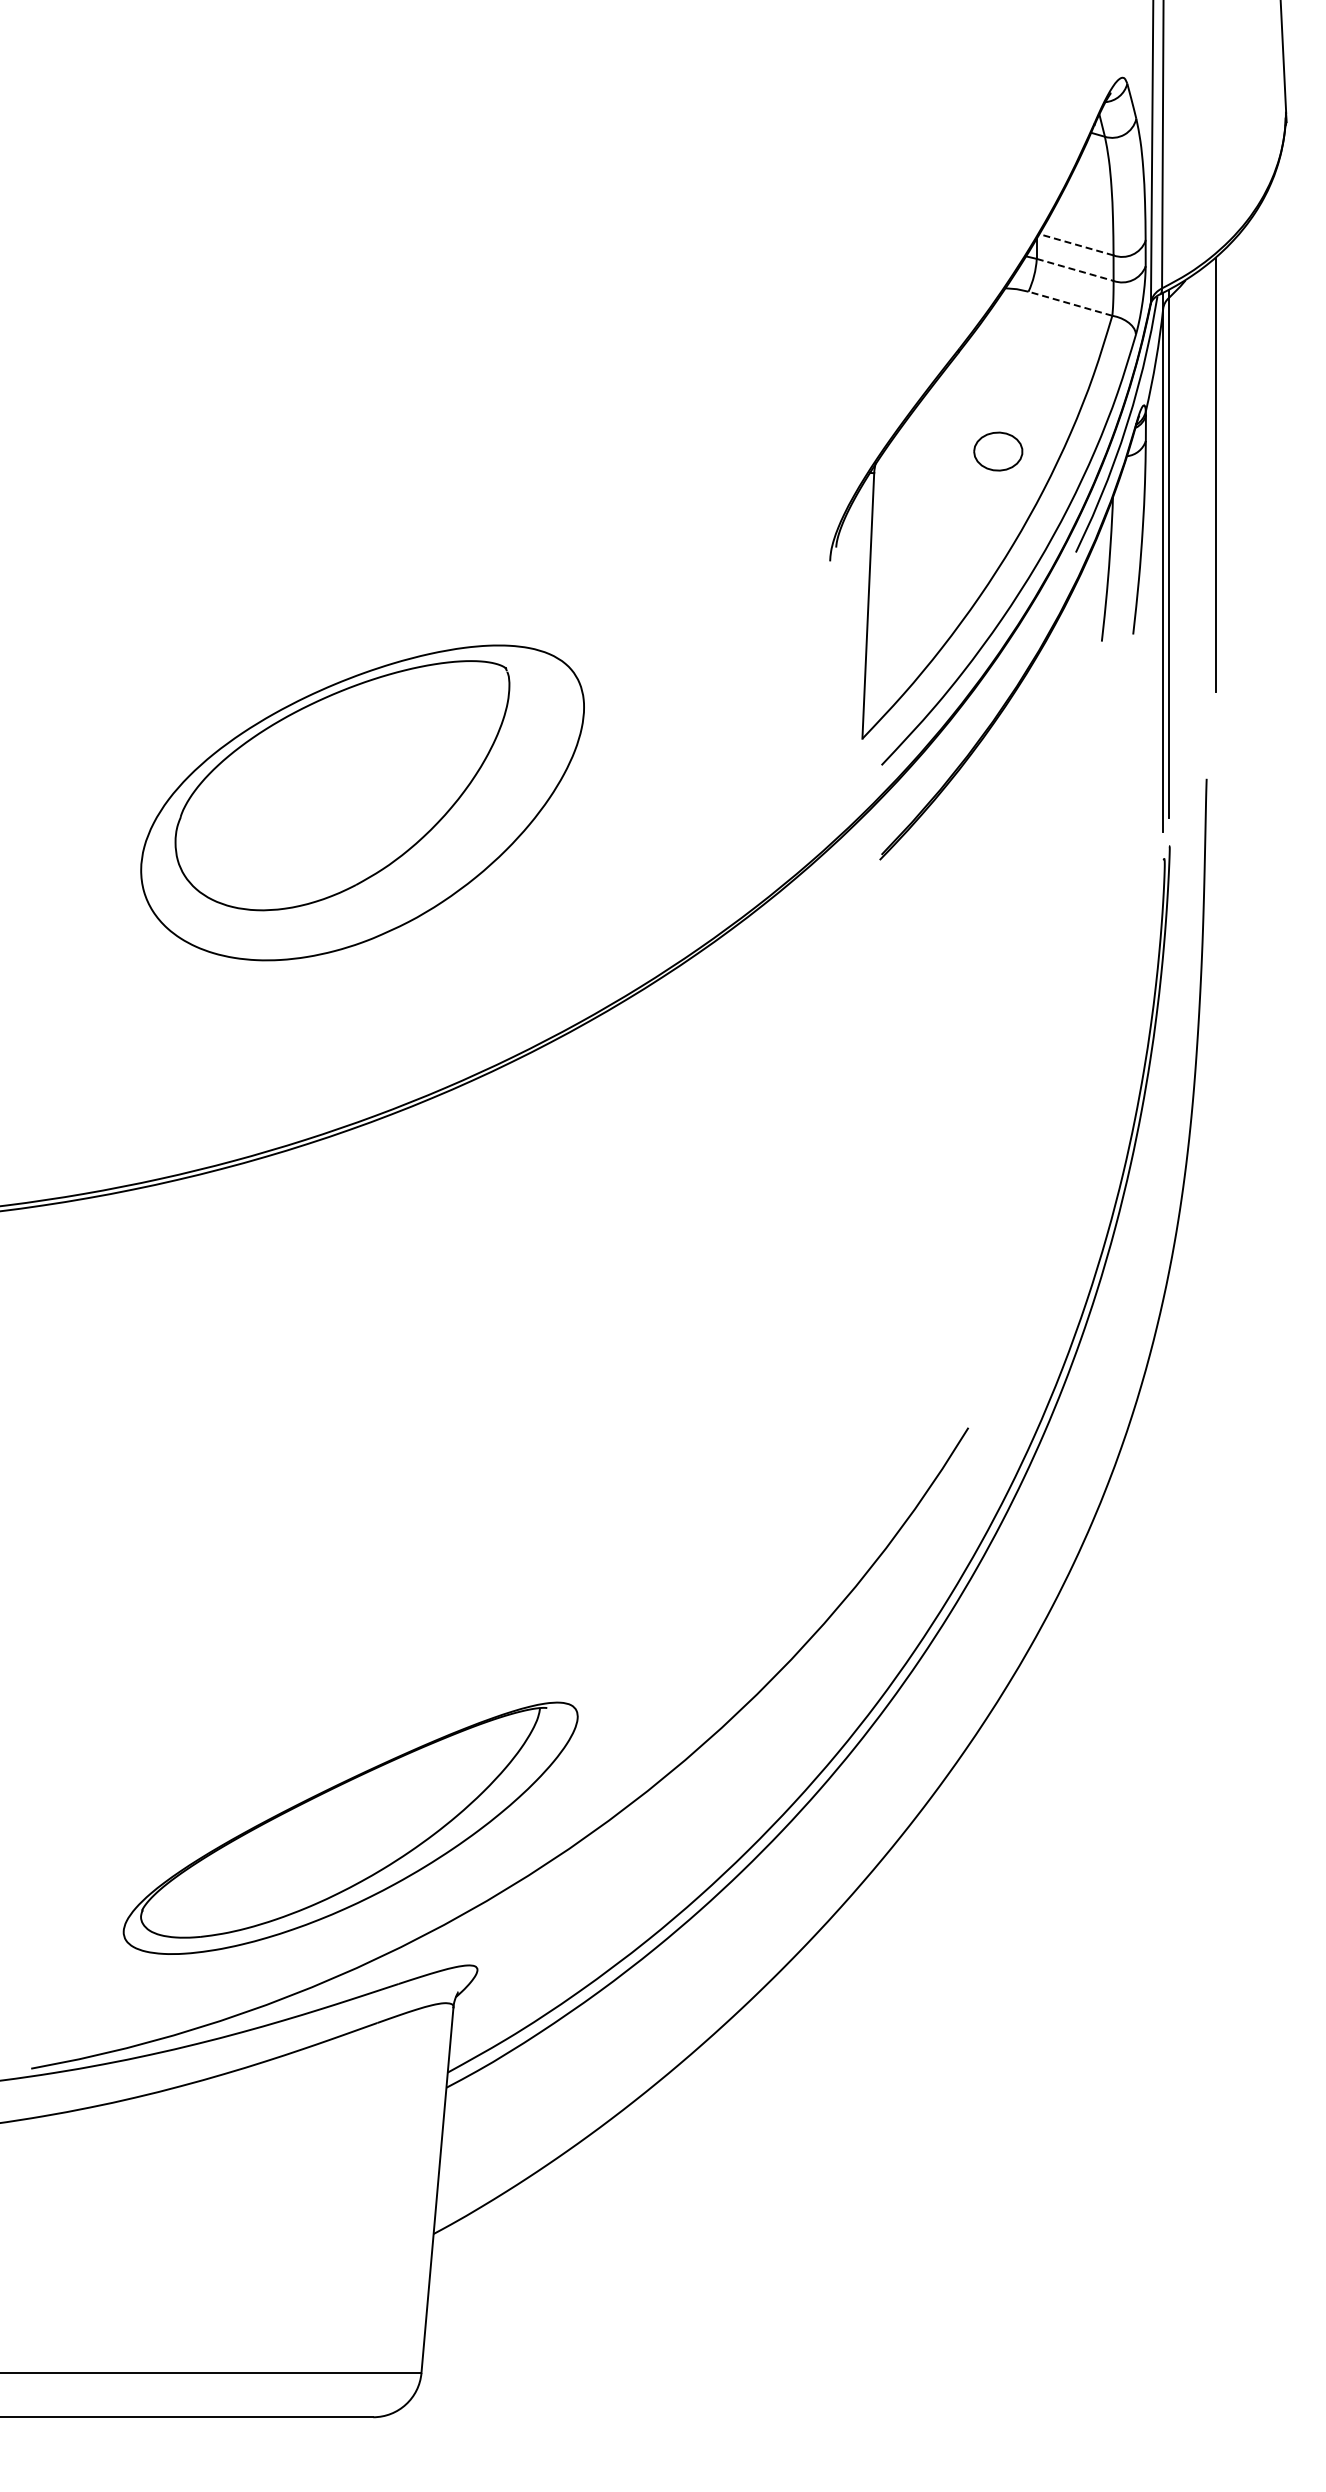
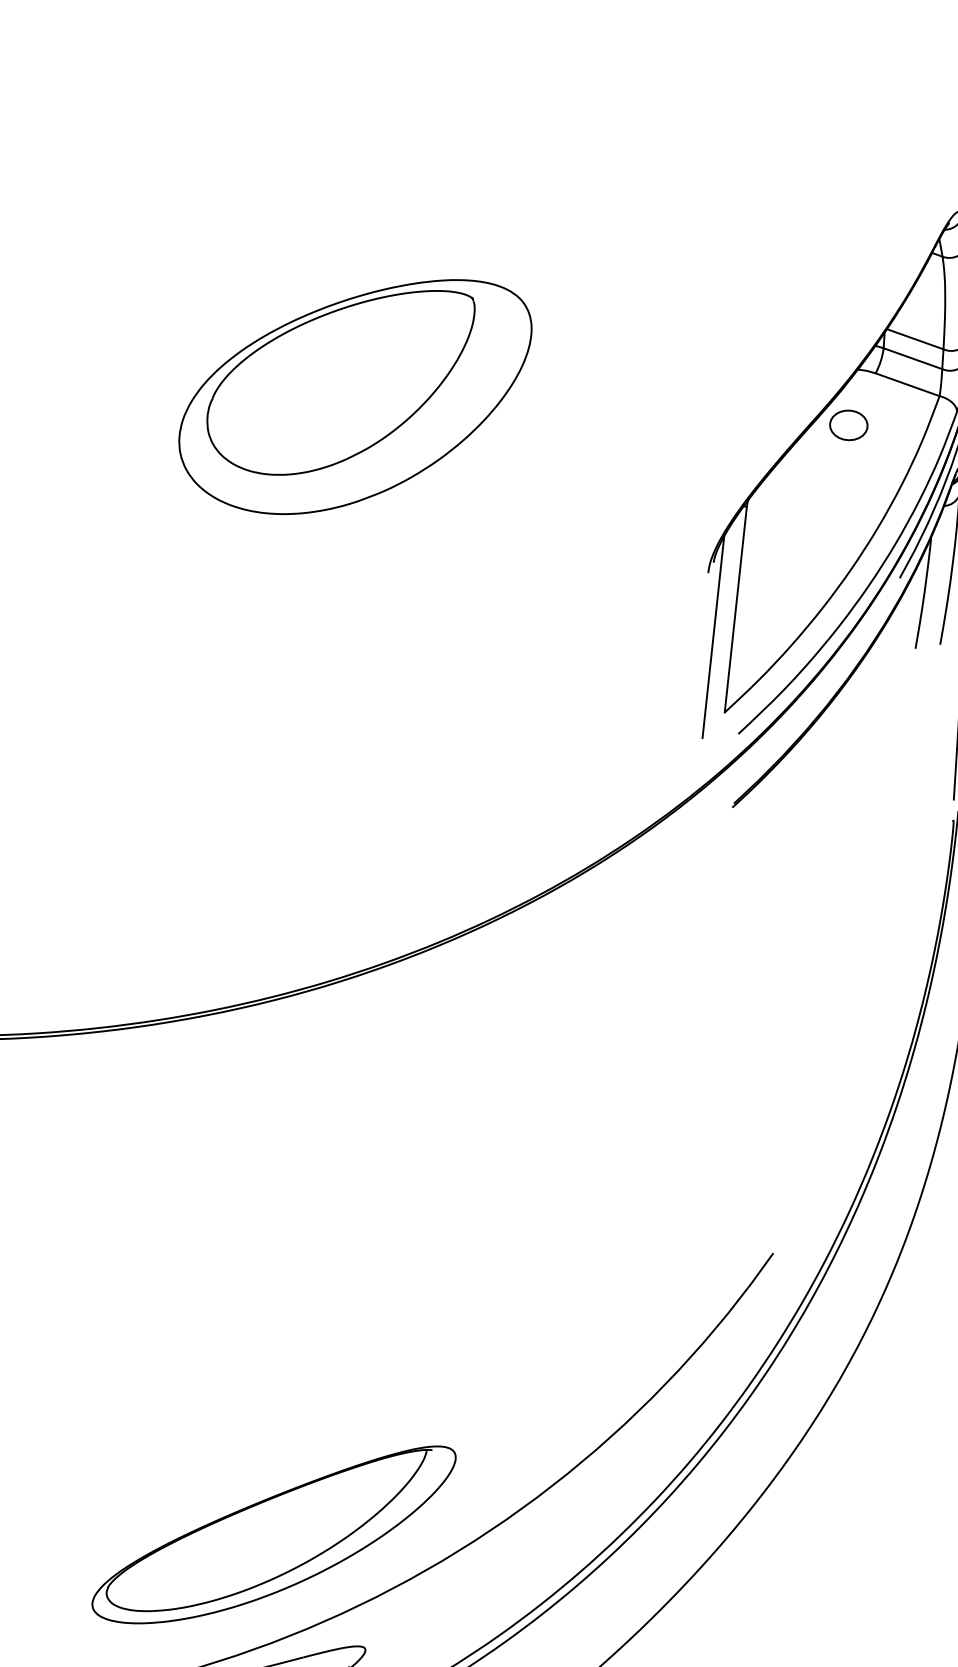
line: (1076, 244) -> (915, 339), dashed -> solid
line: (1075, 269) -> (913, 358), dashed -> solid
line: (1070, 303) -> (907, 384), dashed -> solid
part: (998, 451) -> (848, 425), moved
line: (841, 642) -> (713, 636), added
part: (362, 802) -> (354, 395), moved

